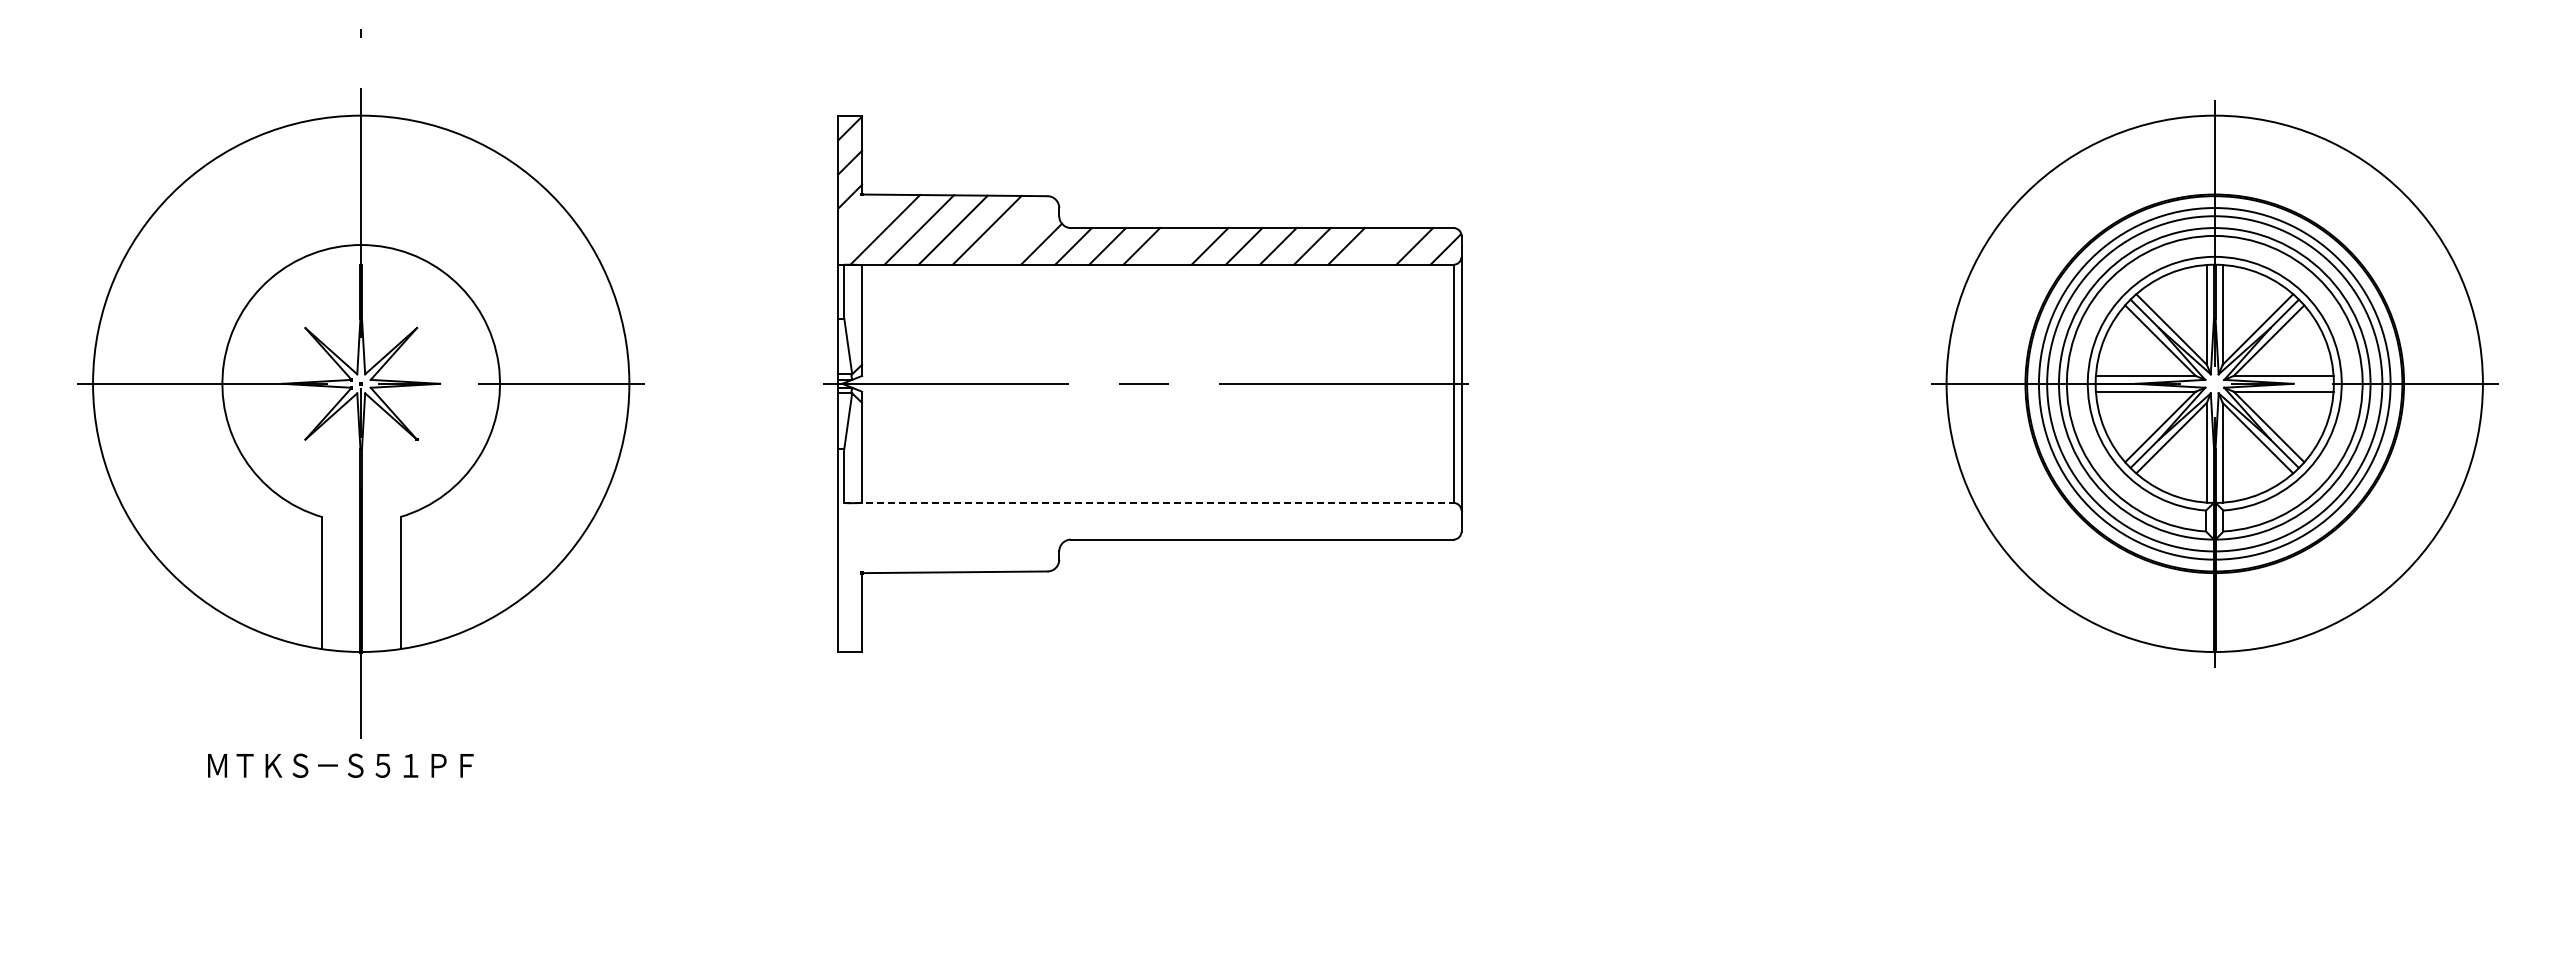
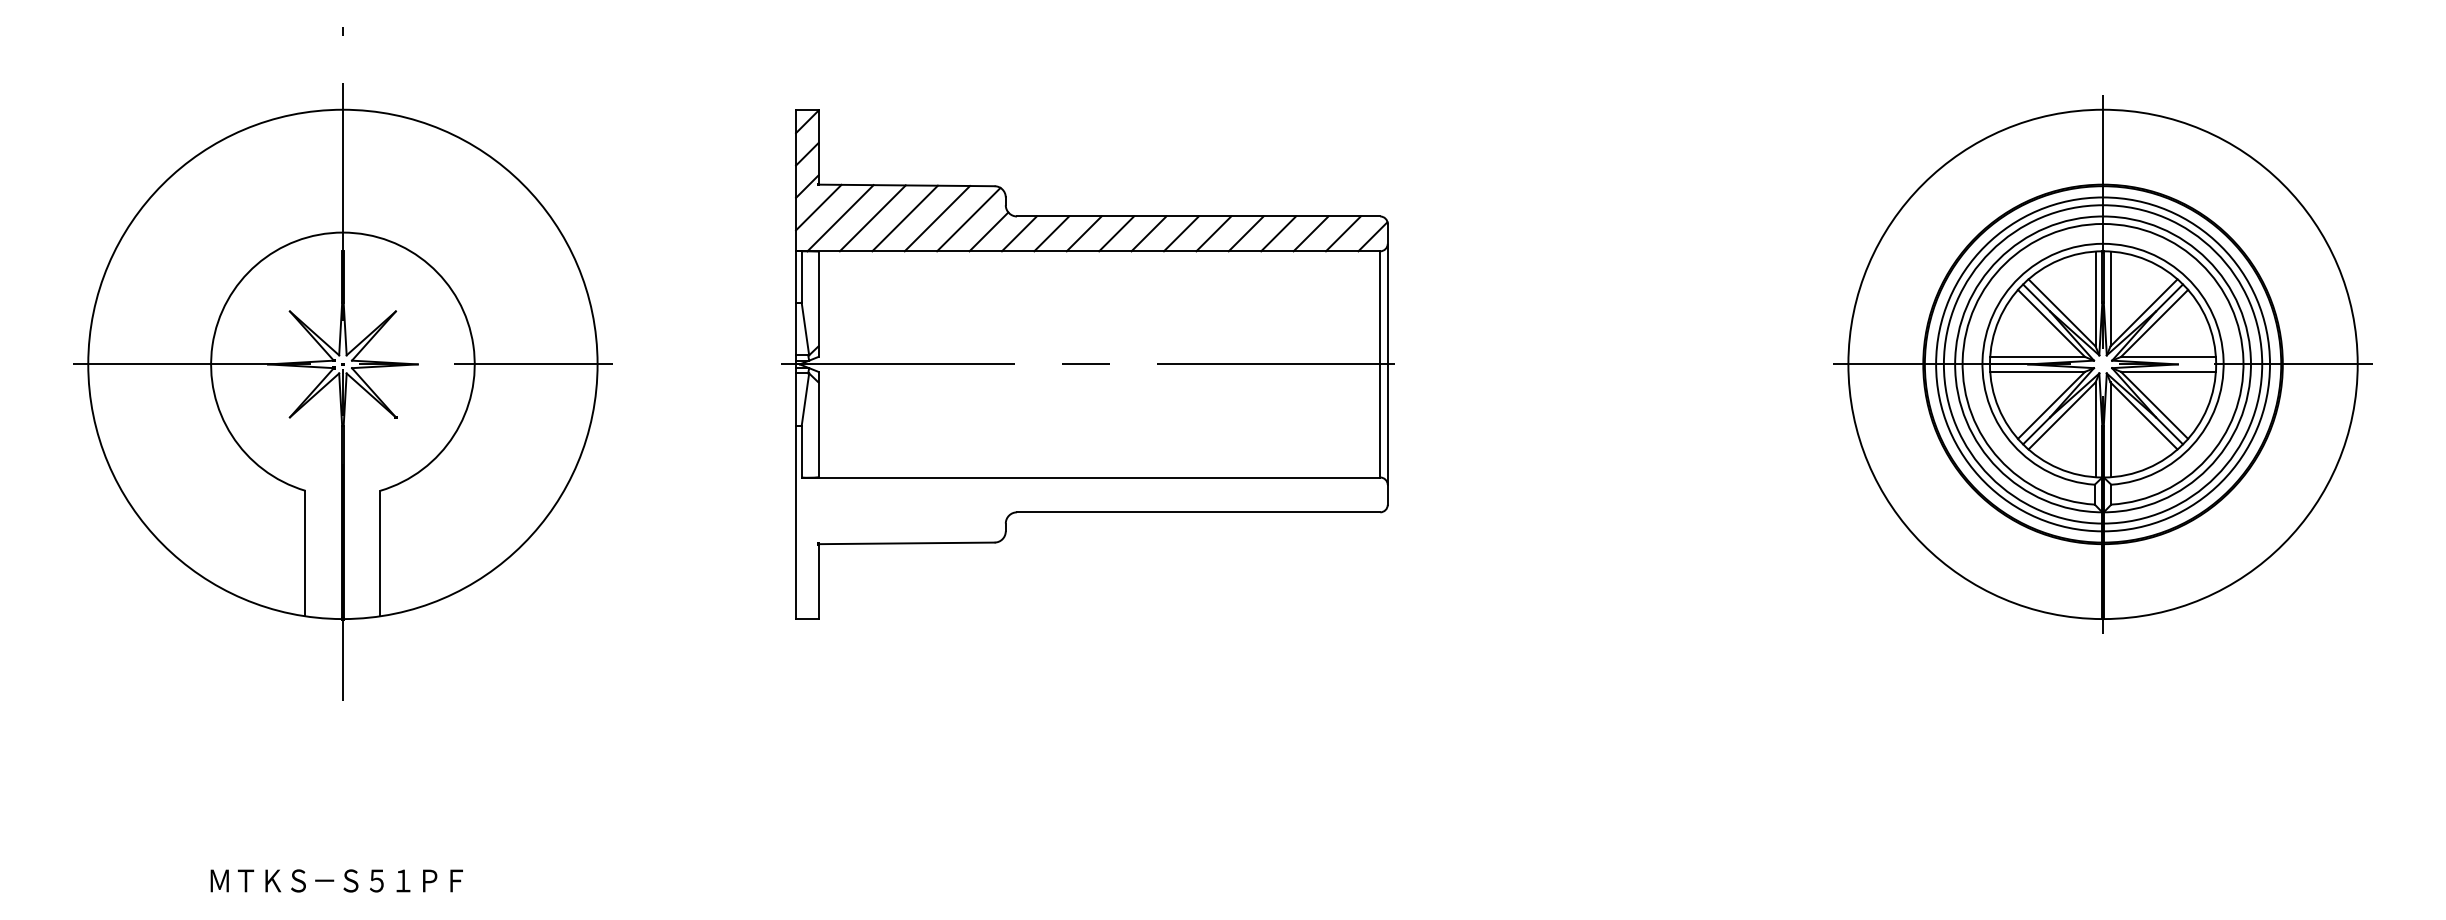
line: (862, 218) -> (818, 207), added
line: (1019, 231) -> (968, 219), added
line: (1175, 246) -> (1116, 233), added
line: (1380, 246) -> (1310, 233), added
line: (1148, 502) -> (1090, 477), dashed -> solid
text: (340, 765) -> (336, 880), moved

